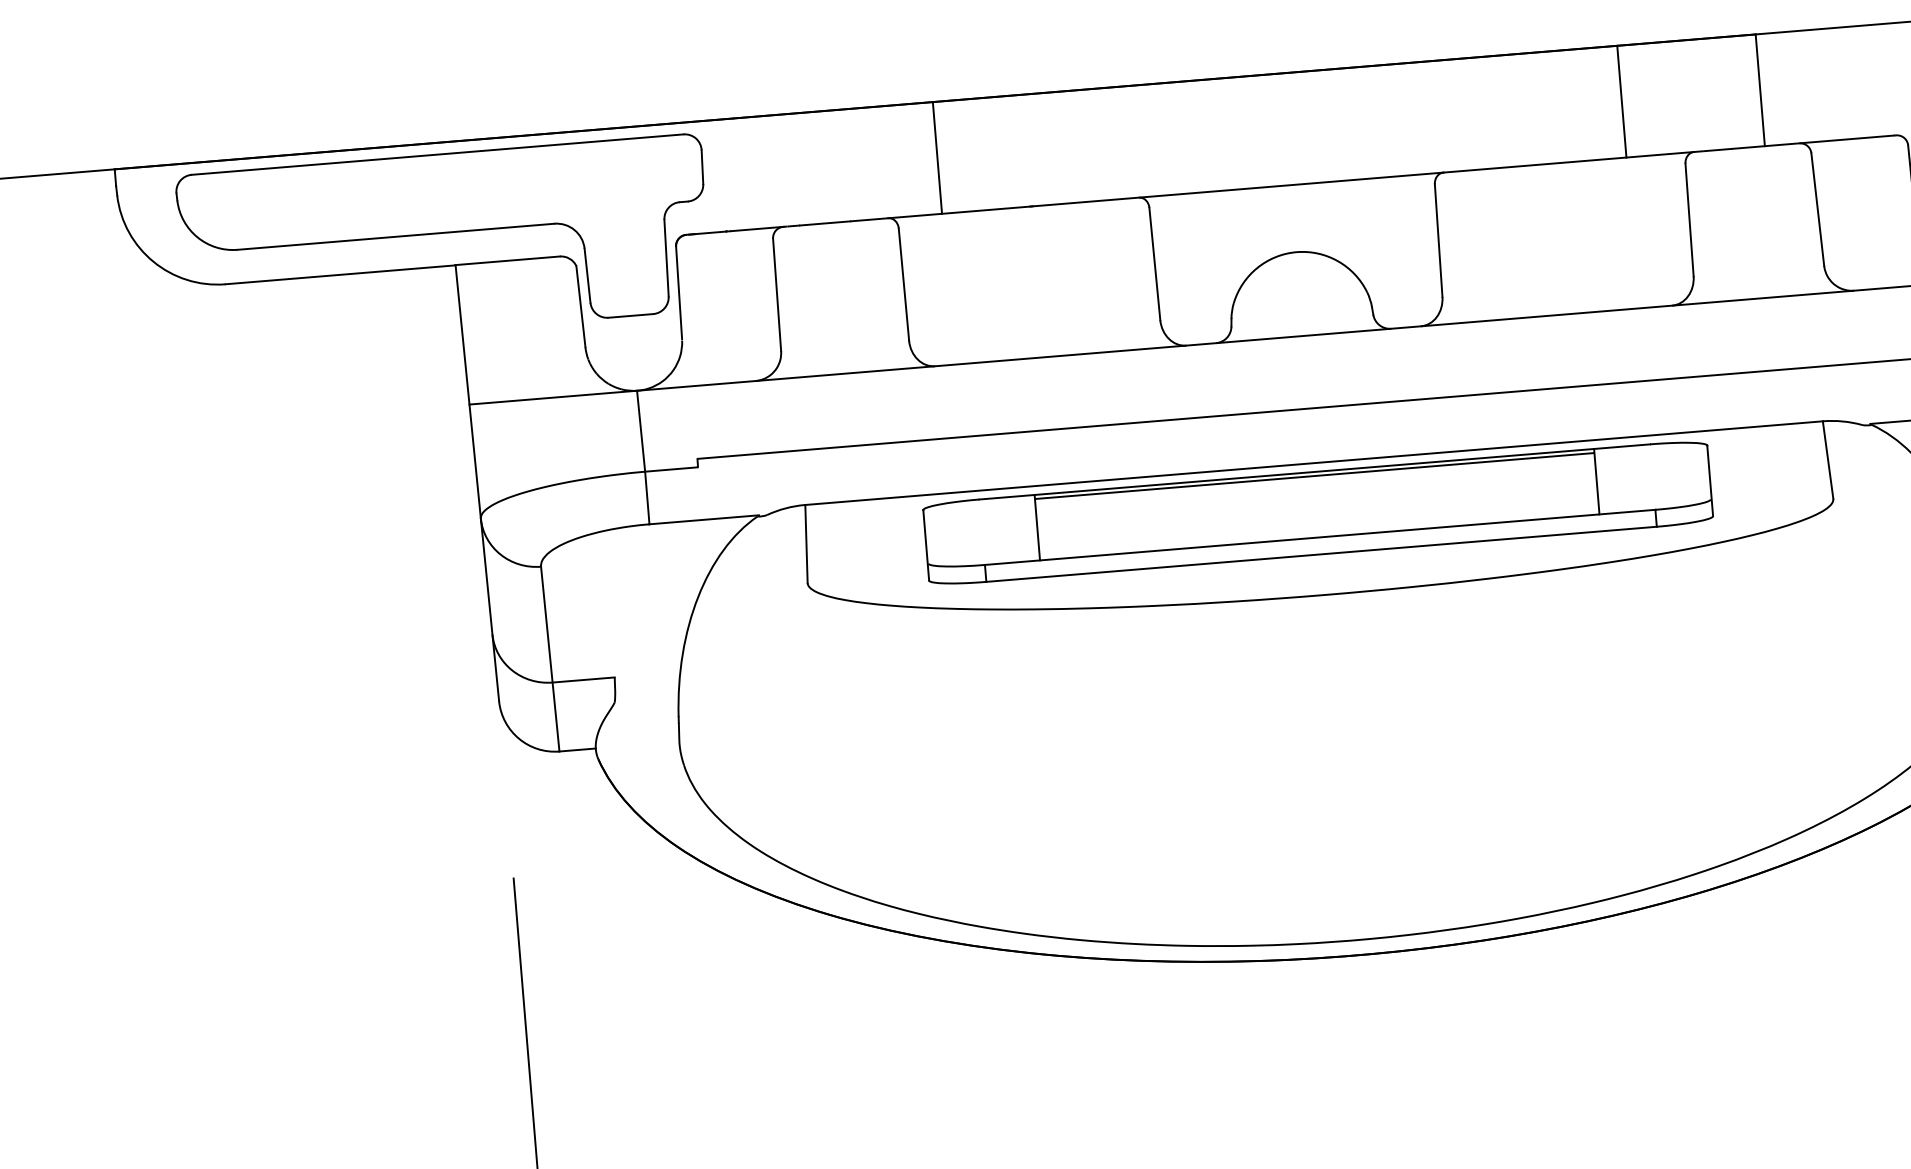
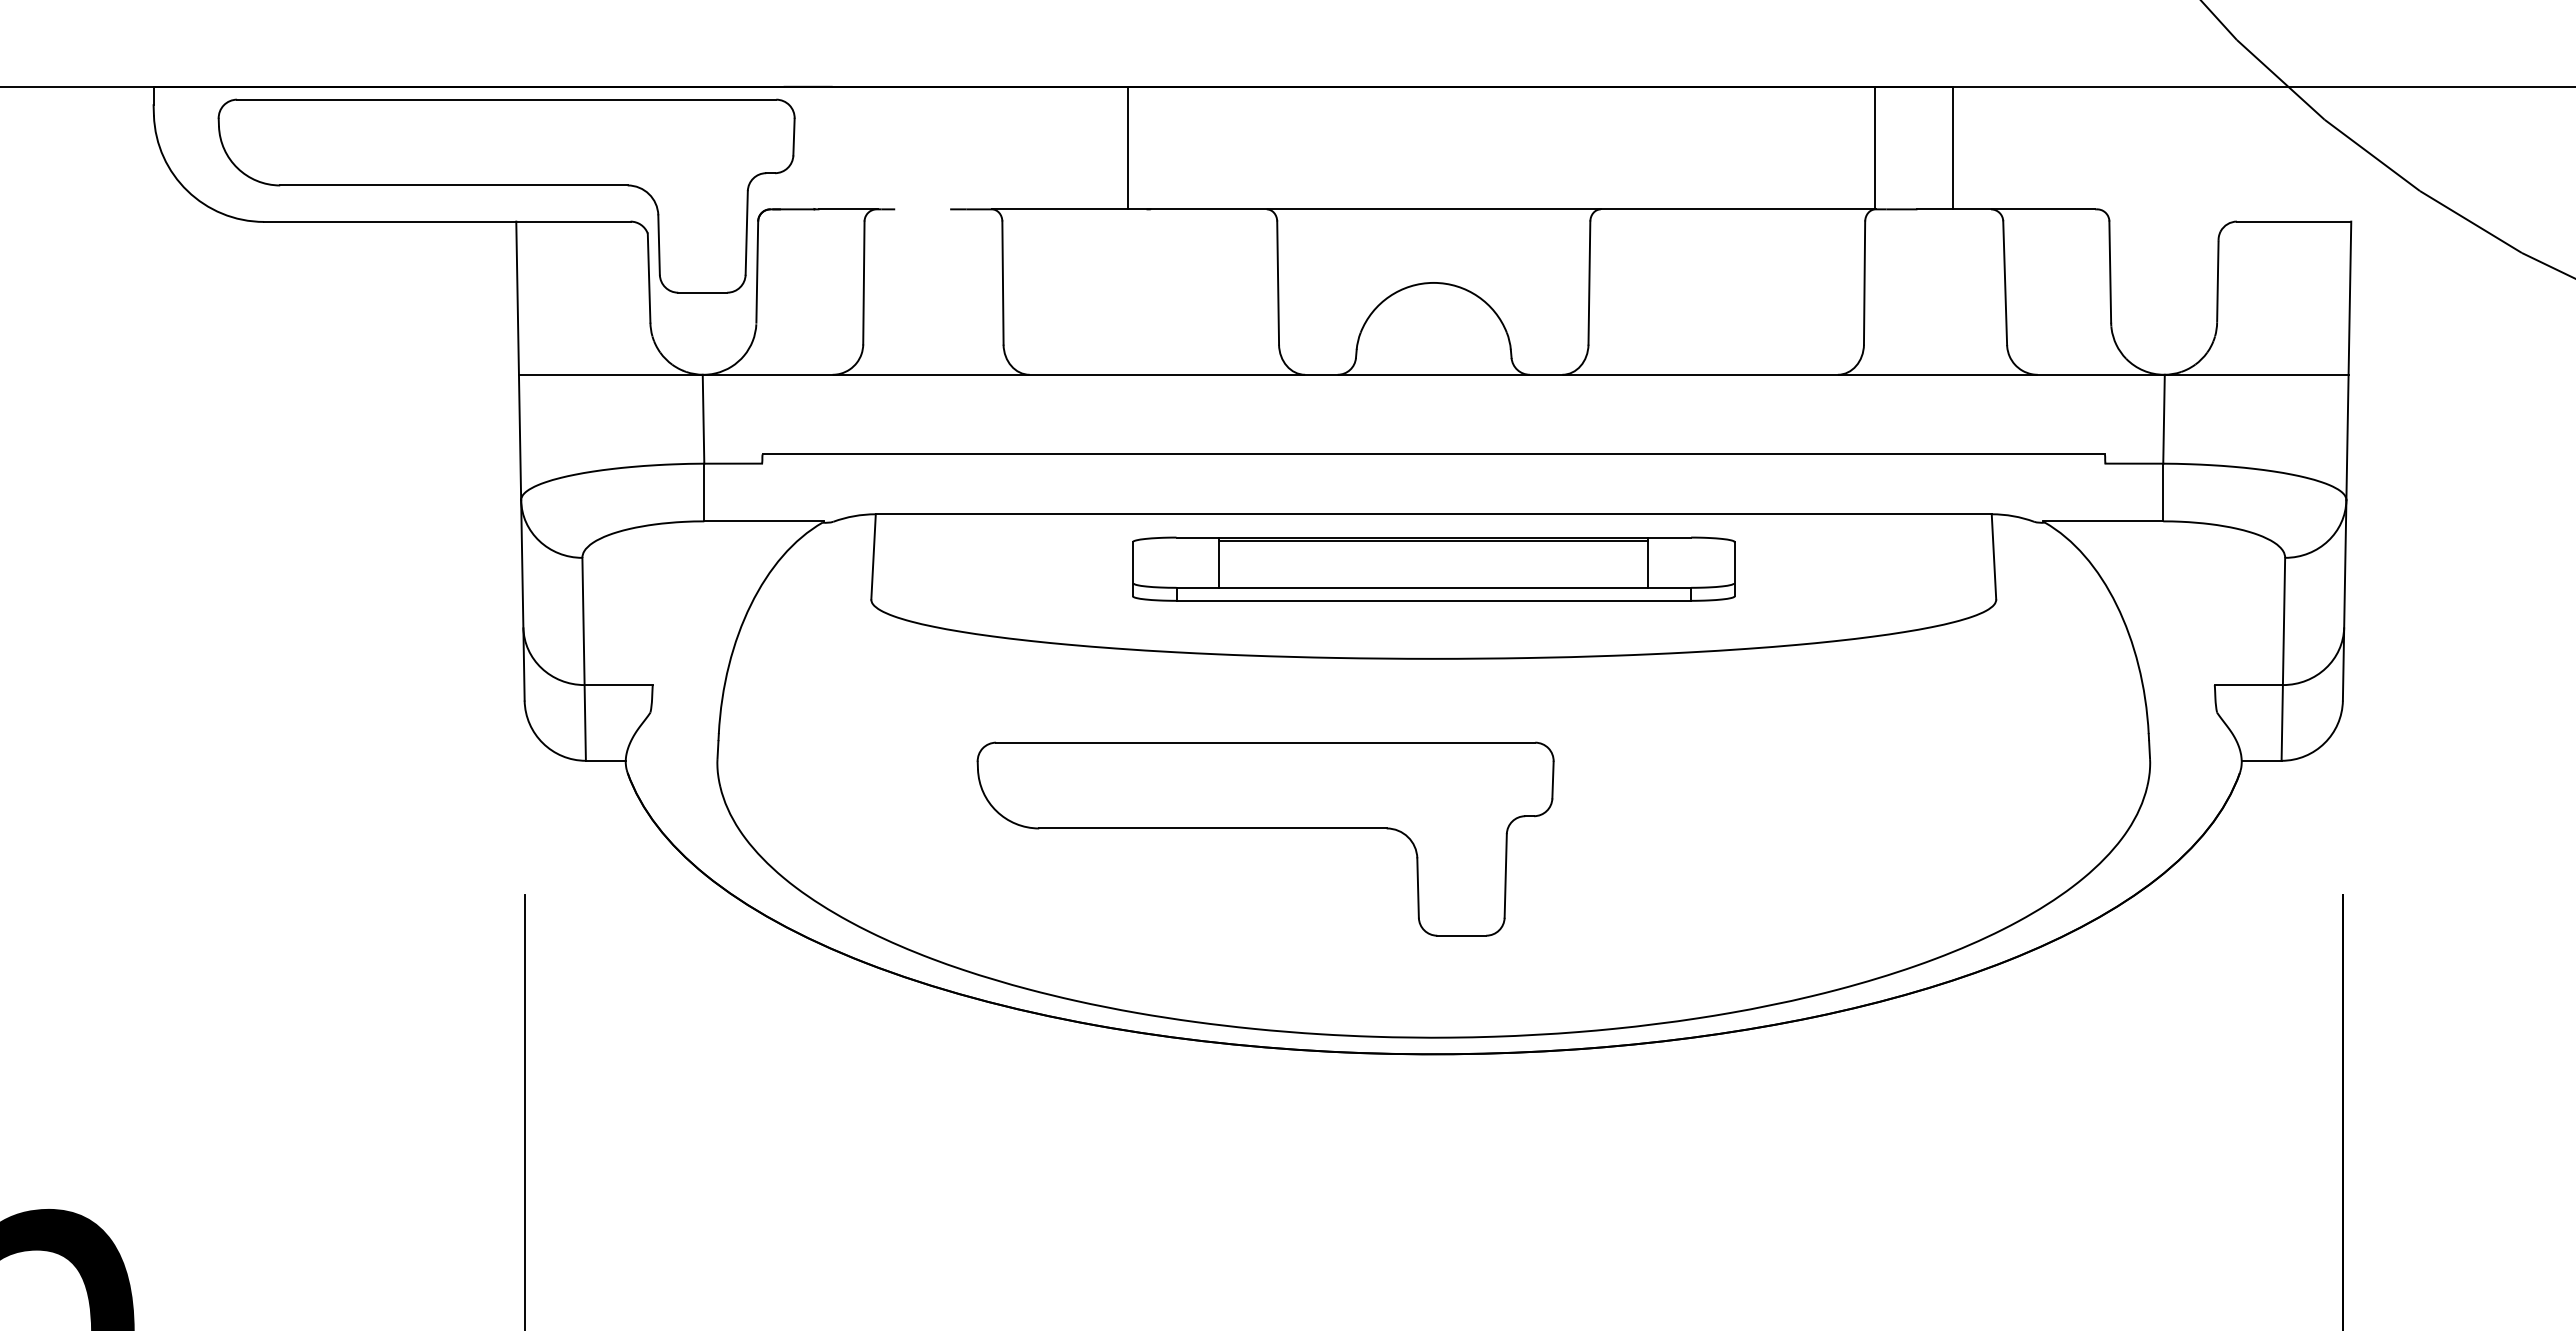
line: (1621, 101) -> (1875, 147), moved
line: (937, 157) -> (1127, 147), moved
line: (825, 223) -> (922, 209), removed
part: (1317, 513) -> (1433, 569), size x0.7
part: (1184, 762) -> (1265, 828), added

